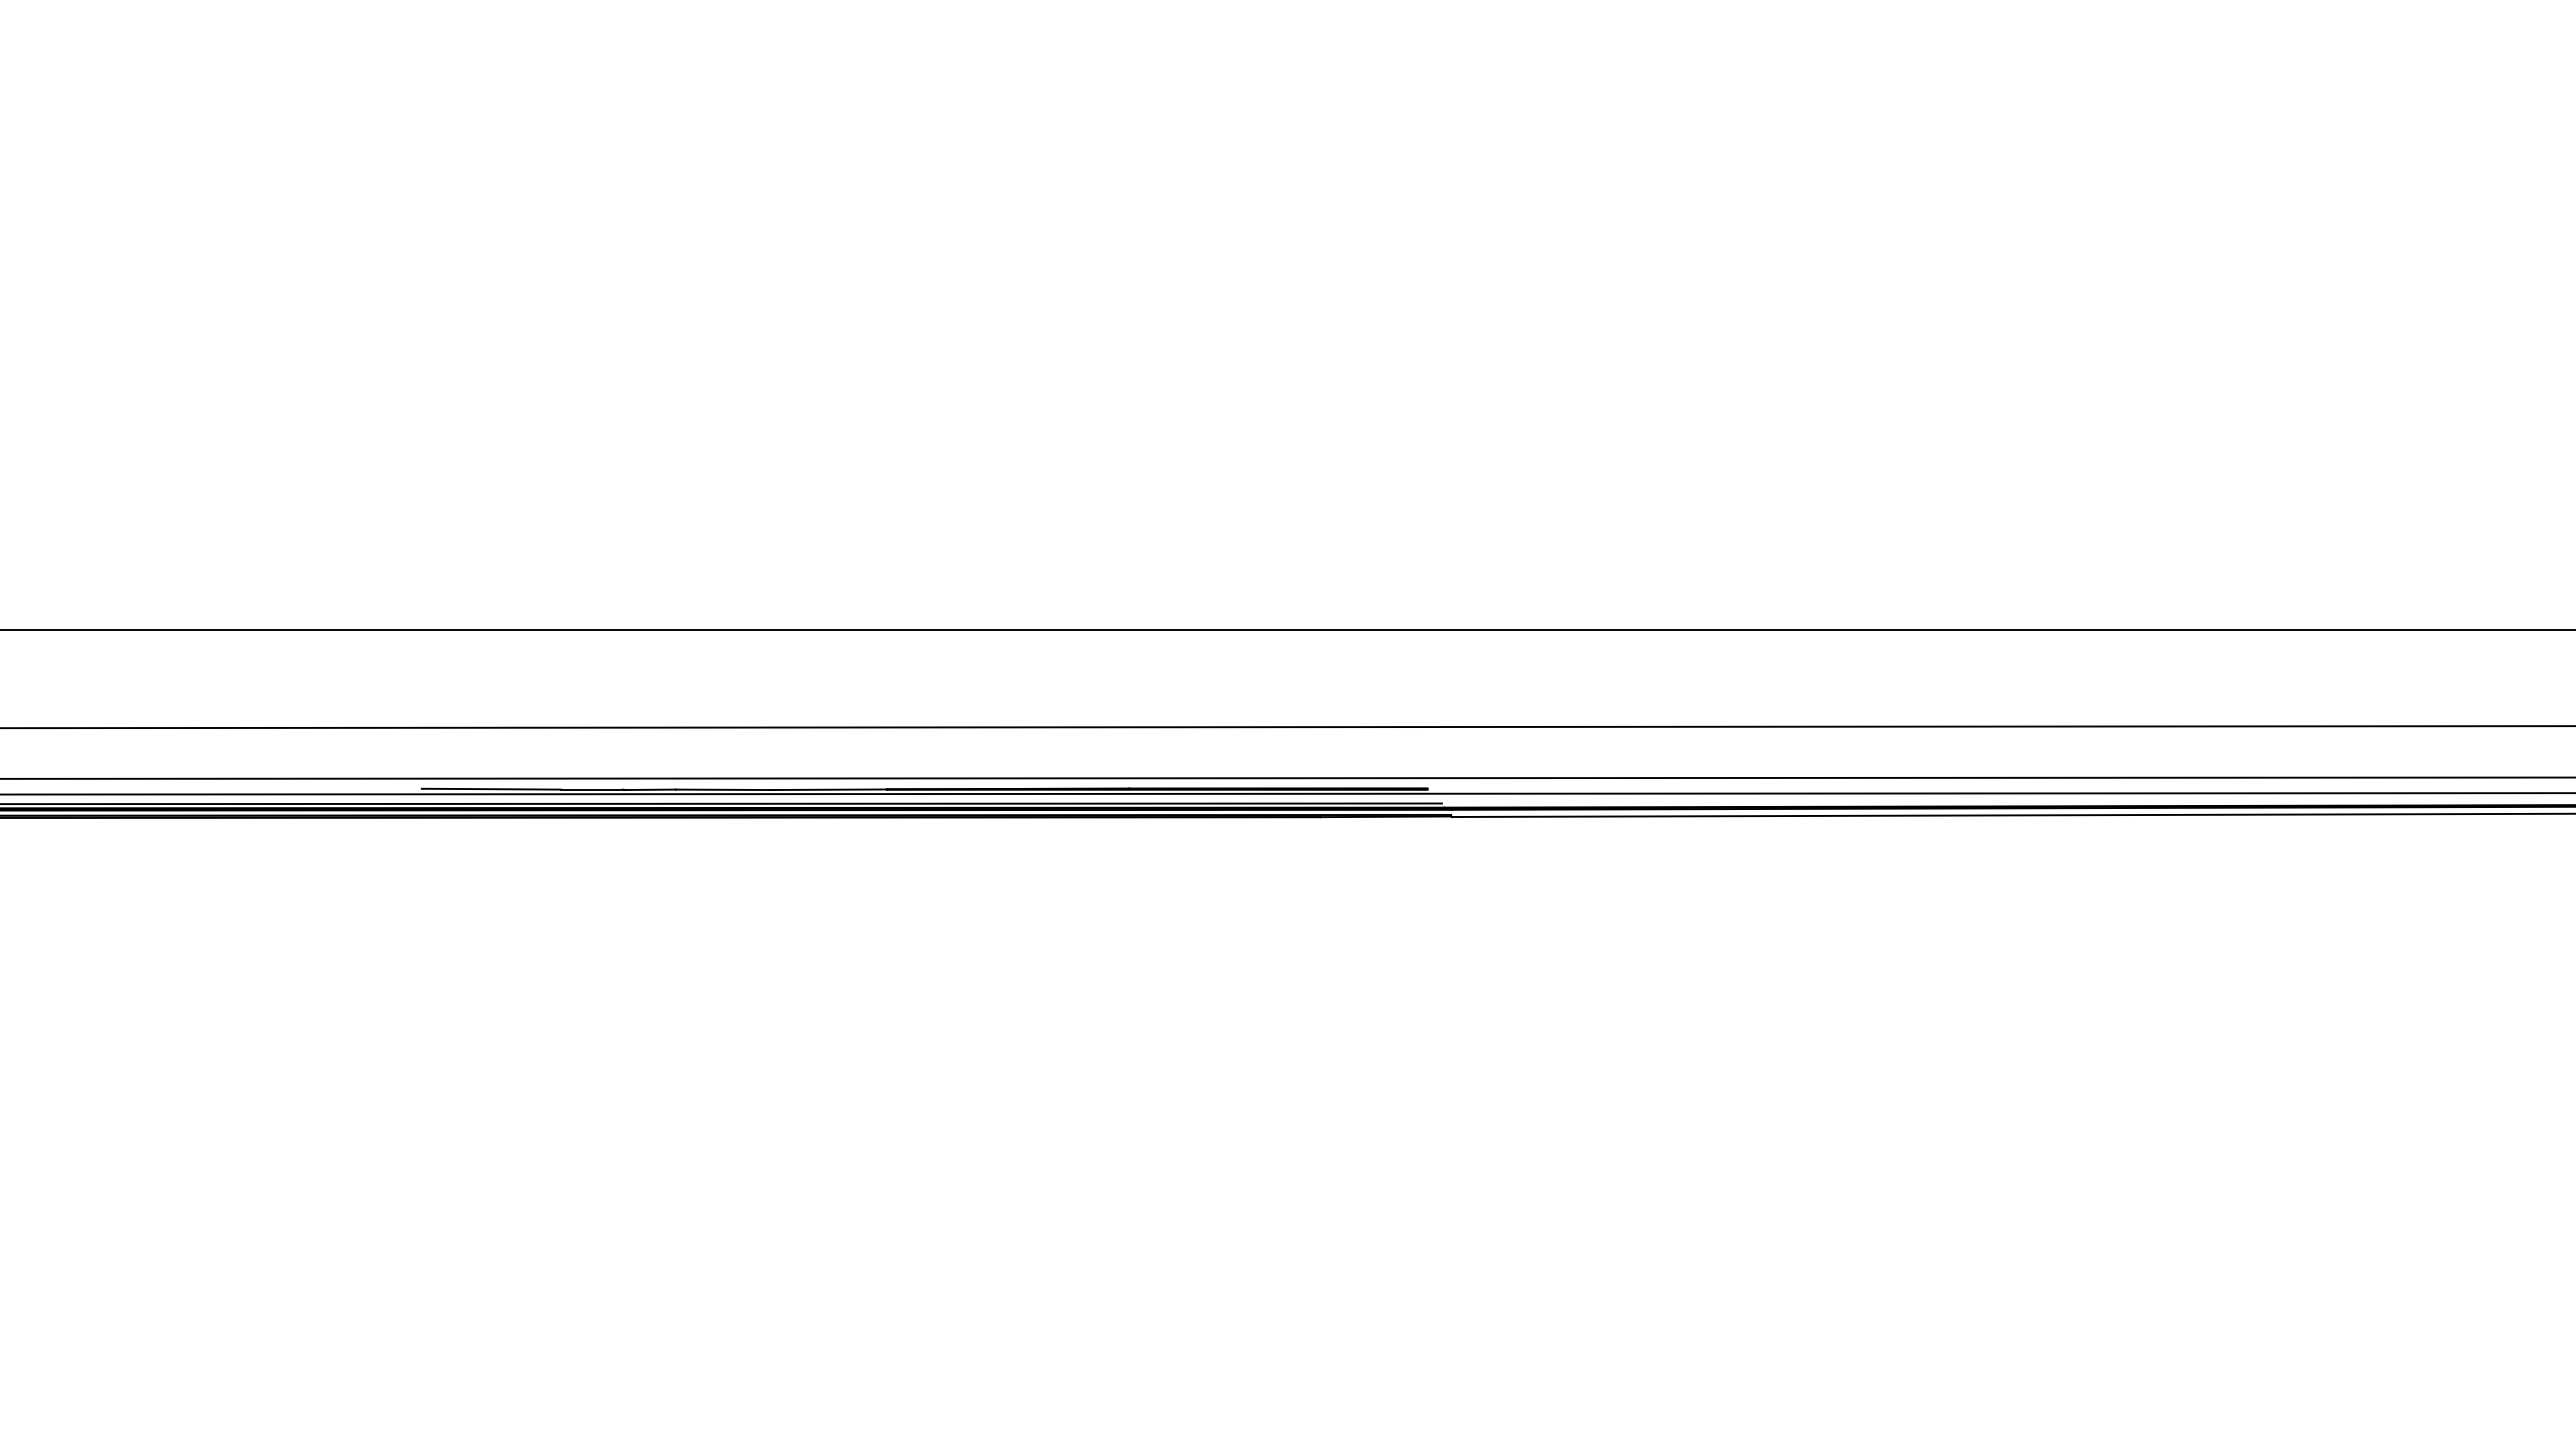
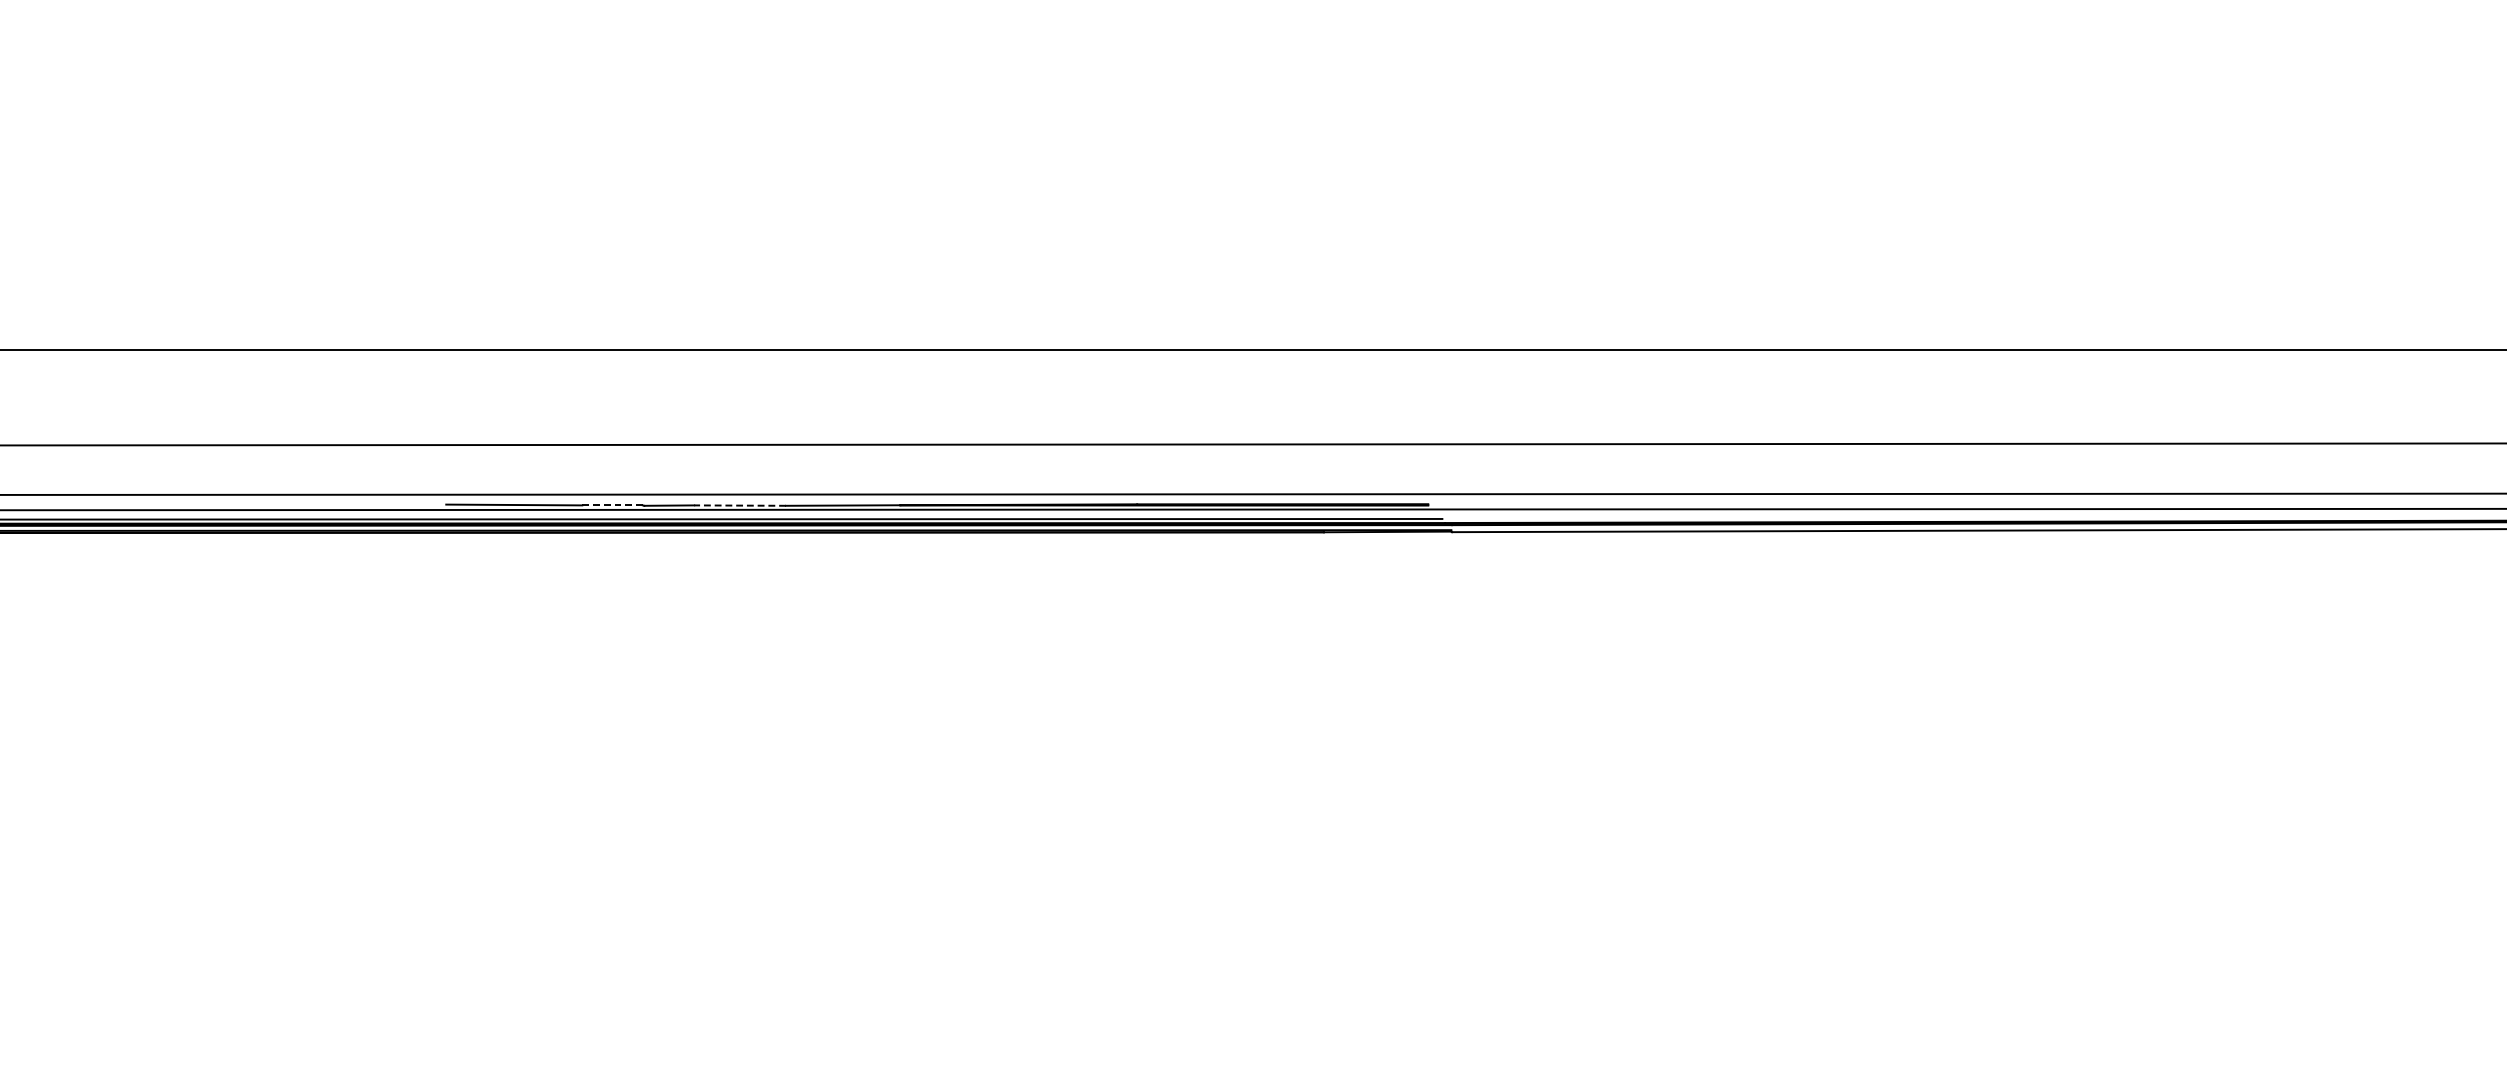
line: (592, 789) -> (612, 505), solid -> dashed
line: (722, 789) -> (739, 505), solid -> dashed

